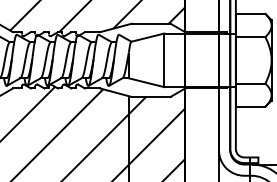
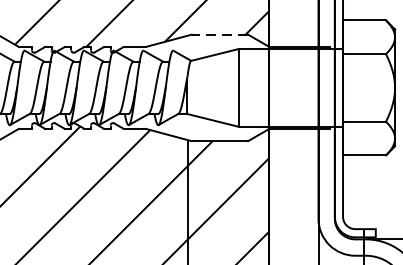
line: (150, 23) -> (218, 34), solid -> dashed

